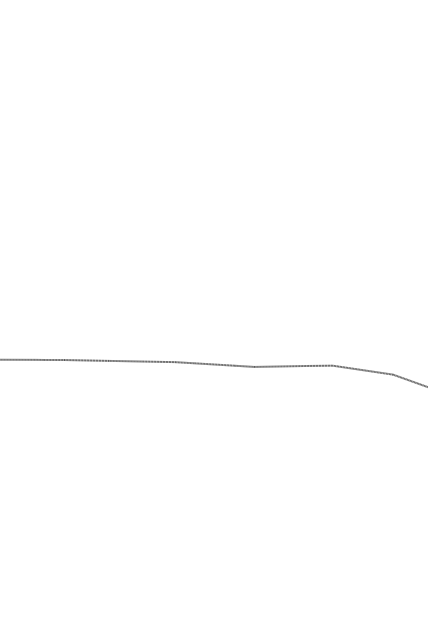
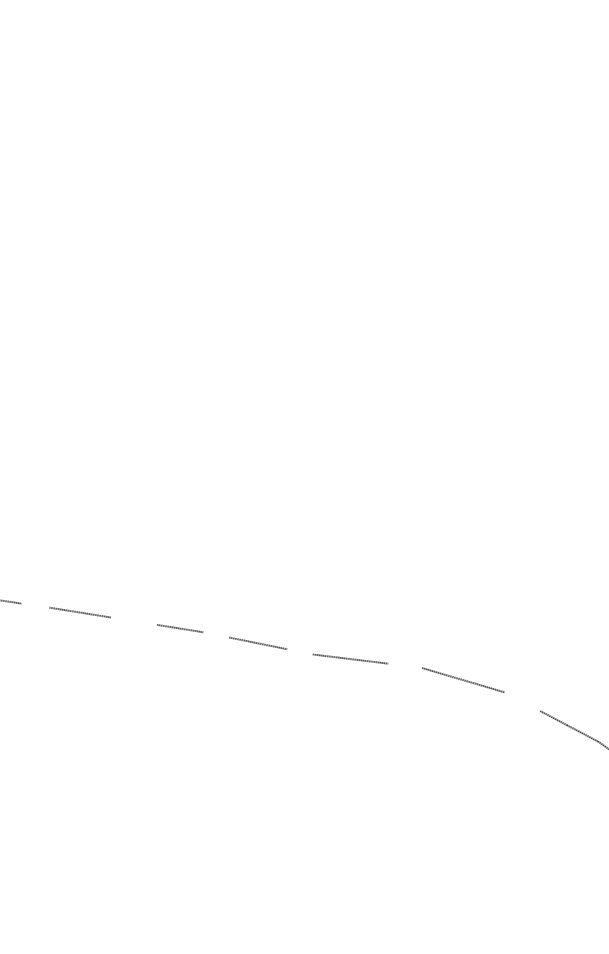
line: (54, 359) -> (35, 605), removed
line: (125, 360) -> (134, 620), removed
line: (184, 362) -> (216, 634), removed
line: (320, 365) -> (405, 665), removed
line: (244, 366) -> (299, 651), removed
line: (406, 379) -> (522, 701), removed

